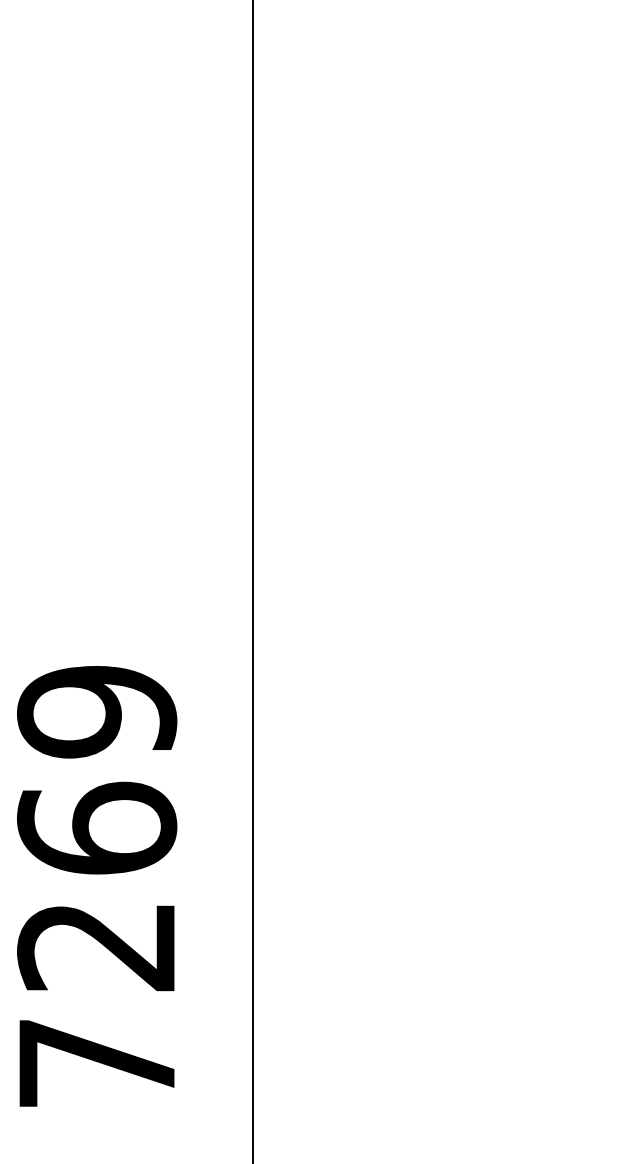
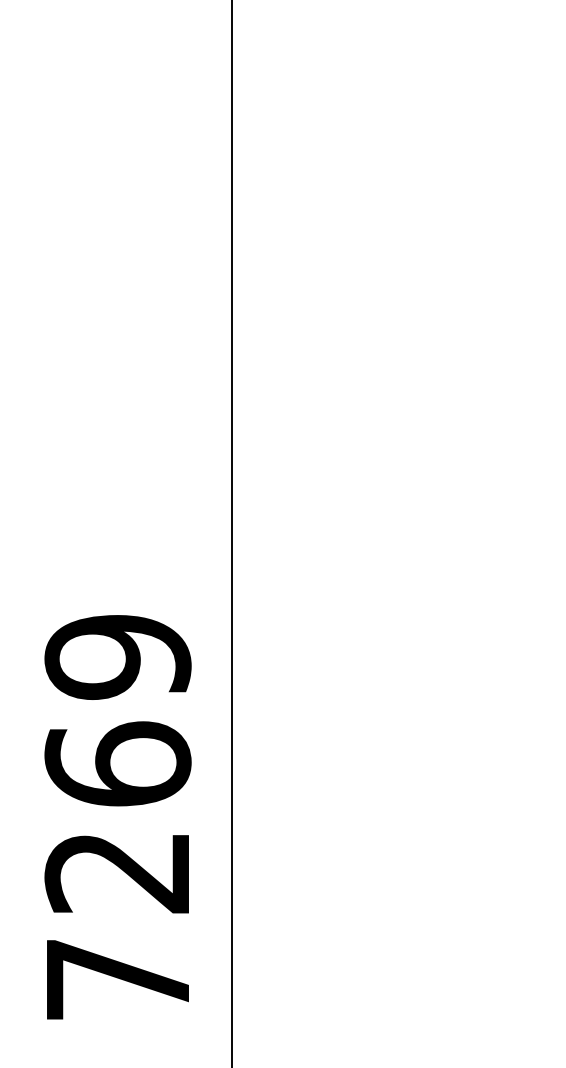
text: (96, 886) -> (117, 817), moved

